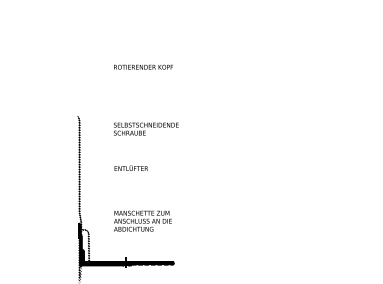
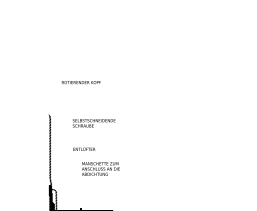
text: (143, 67) -> (81, 82), moved
text: (142, 220) -> (100, 168), moved

